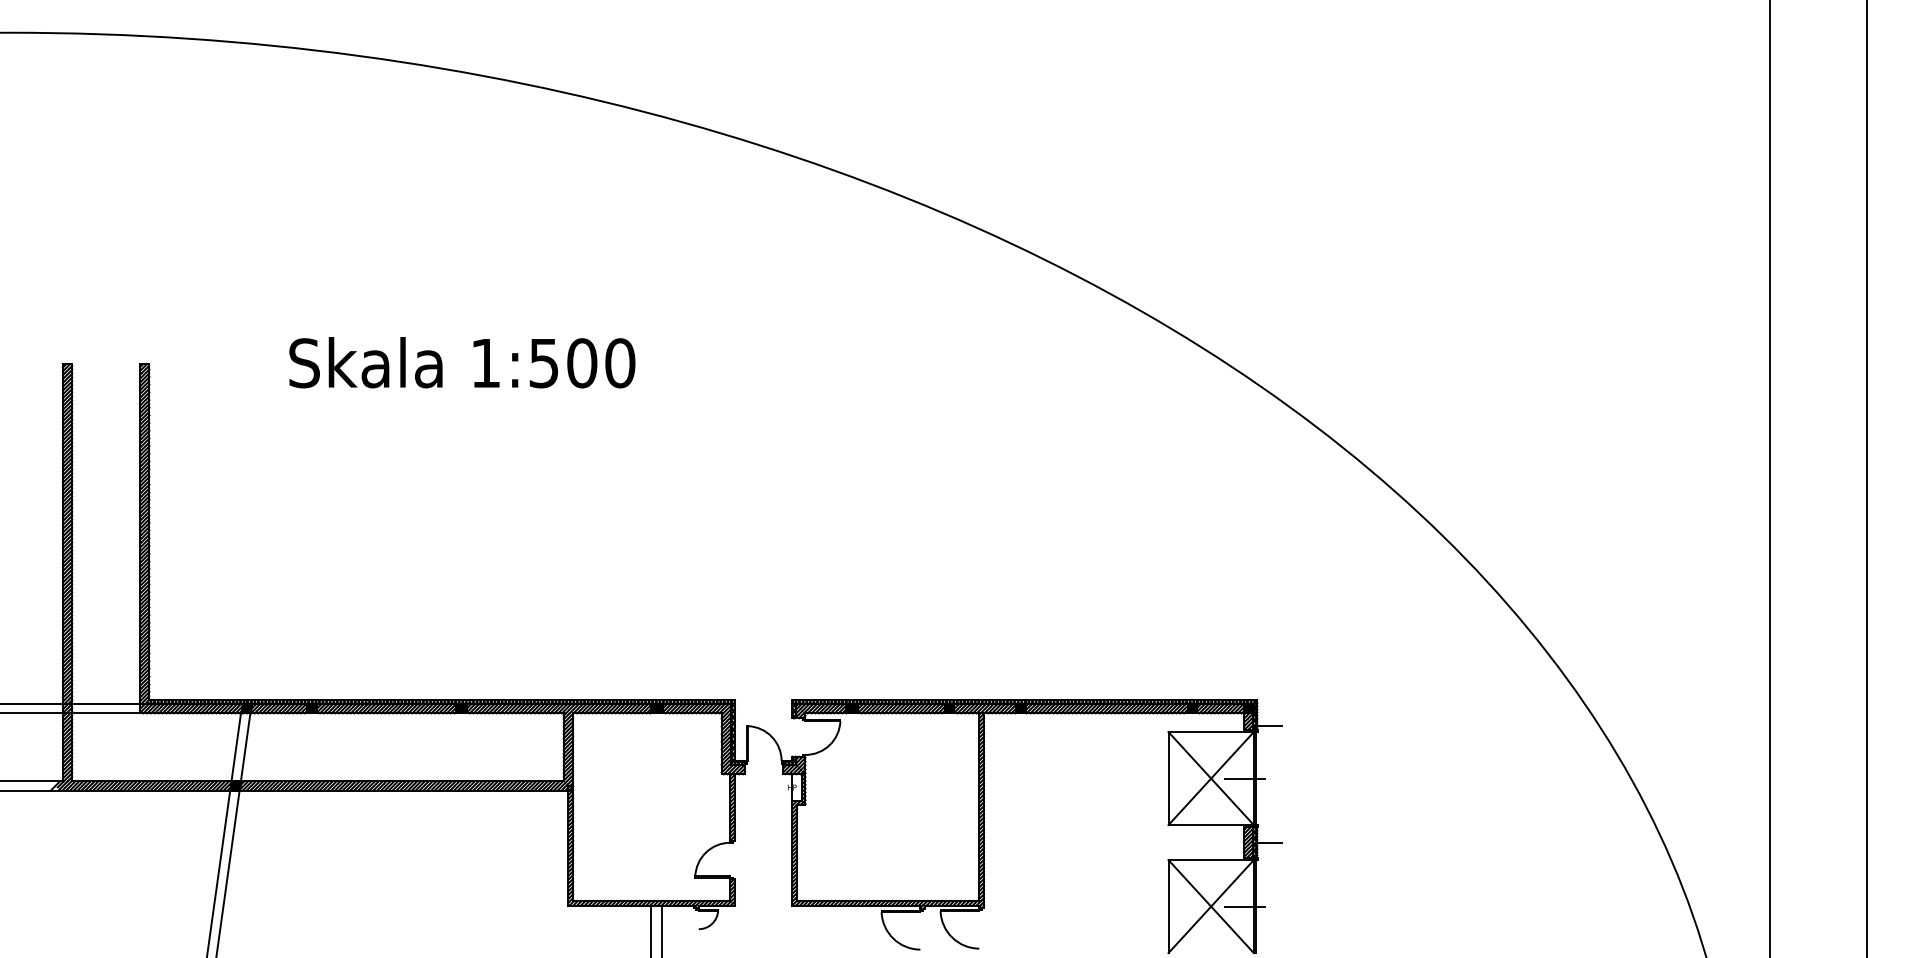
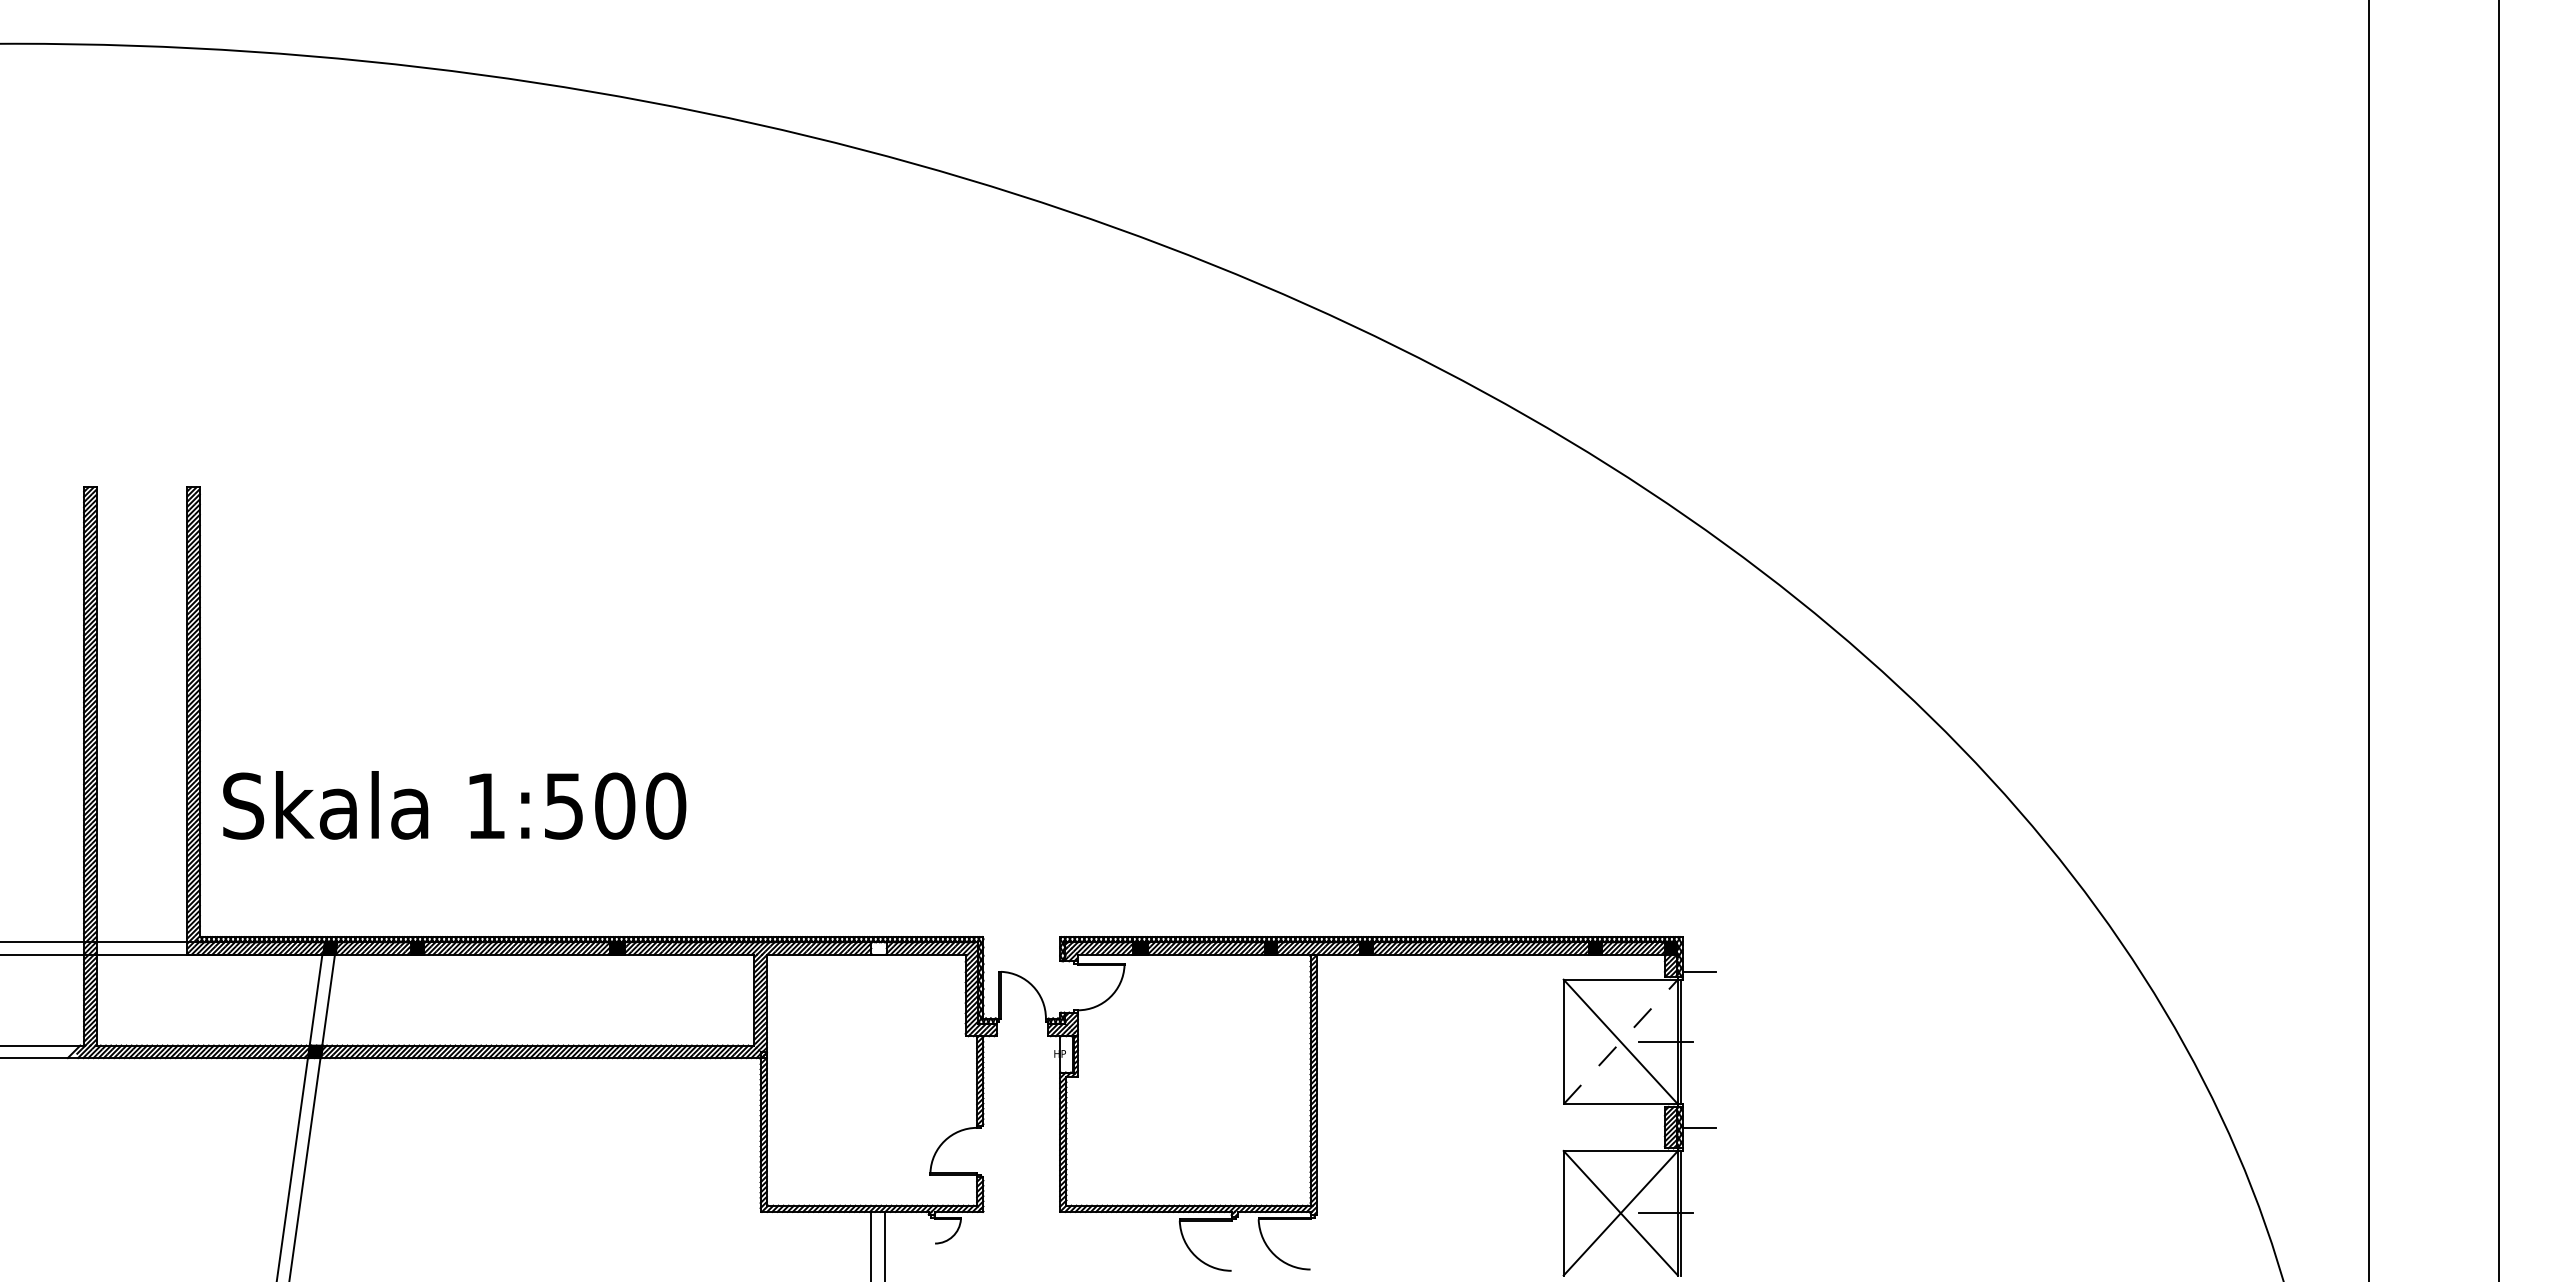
text: (462, 362) -> (454, 805), moved
fill: (656, 708) -> (878, 948), removed
line: (1211, 778) -> (1621, 1041), solid -> dashed

